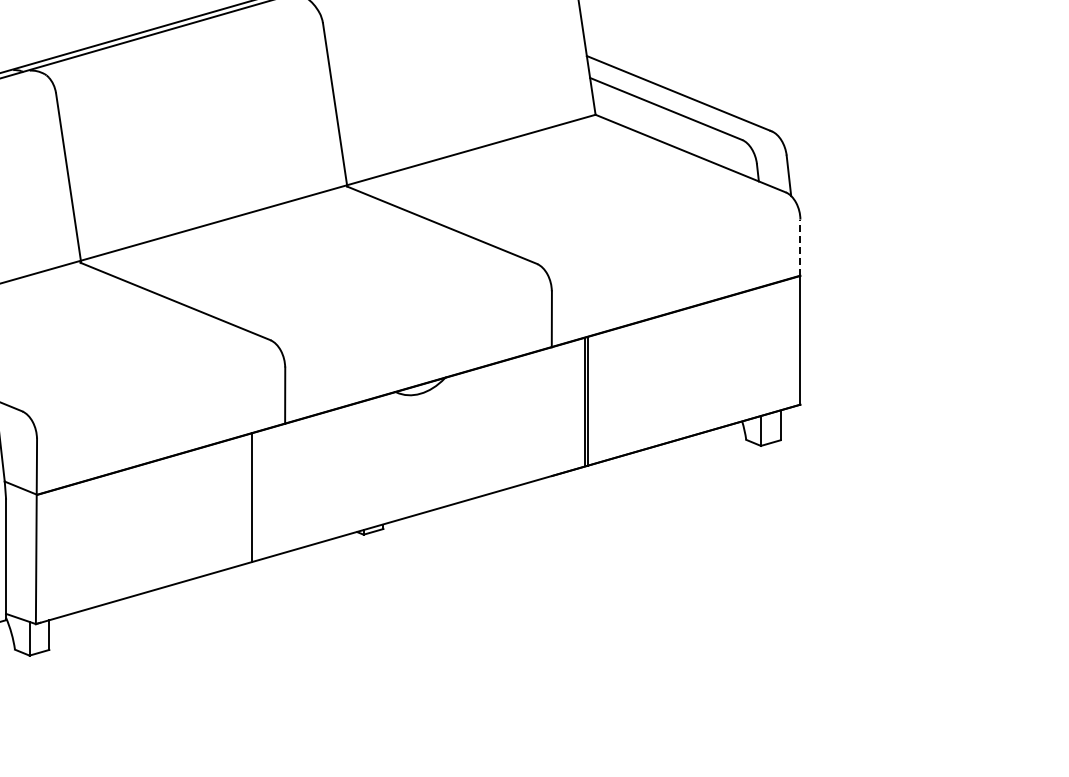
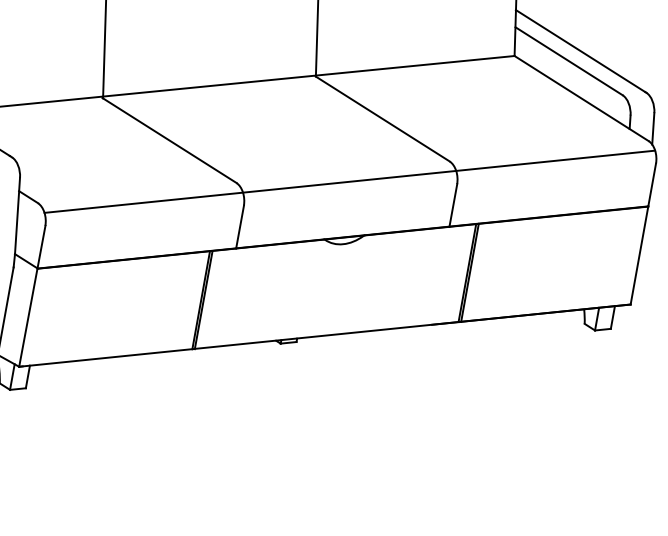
line: (800, 247) -> (652, 184), dashed -> solid
line: (414, 312) -> (349, 181), added
line: (255, 496) -> (203, 299), added

